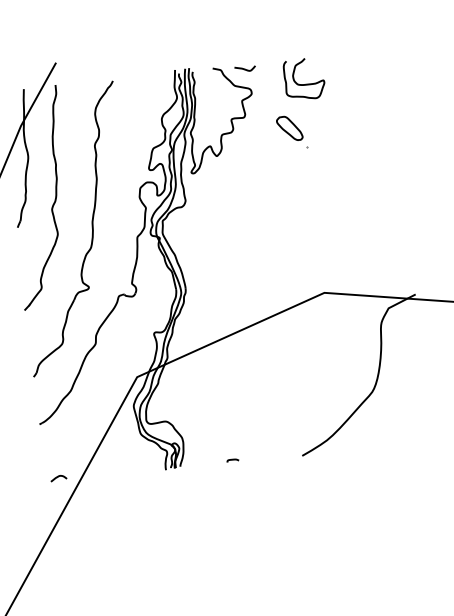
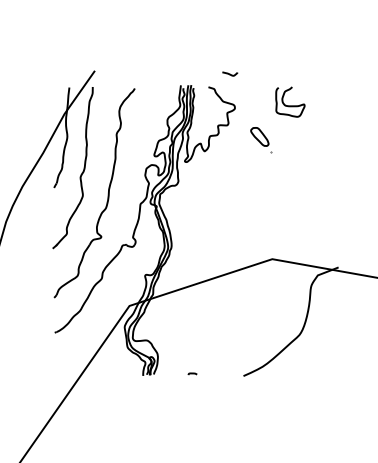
curve: (245, 68) -> (230, 73), moved
curve: (305, 83) -> (290, 105), moved
curve: (58, 476) -> (64, 372), removed

